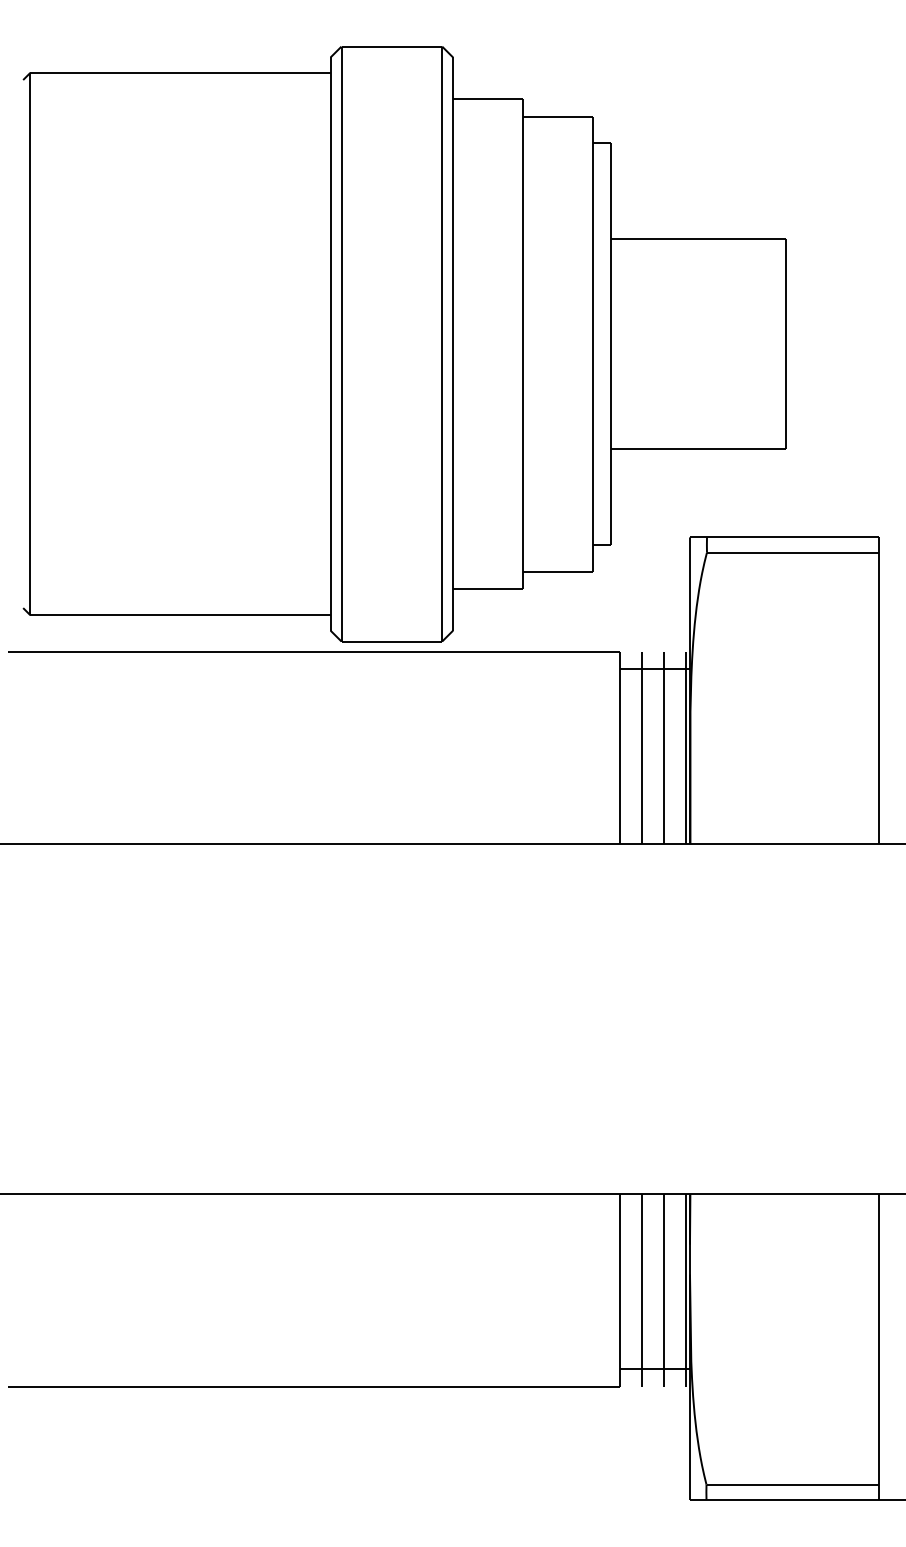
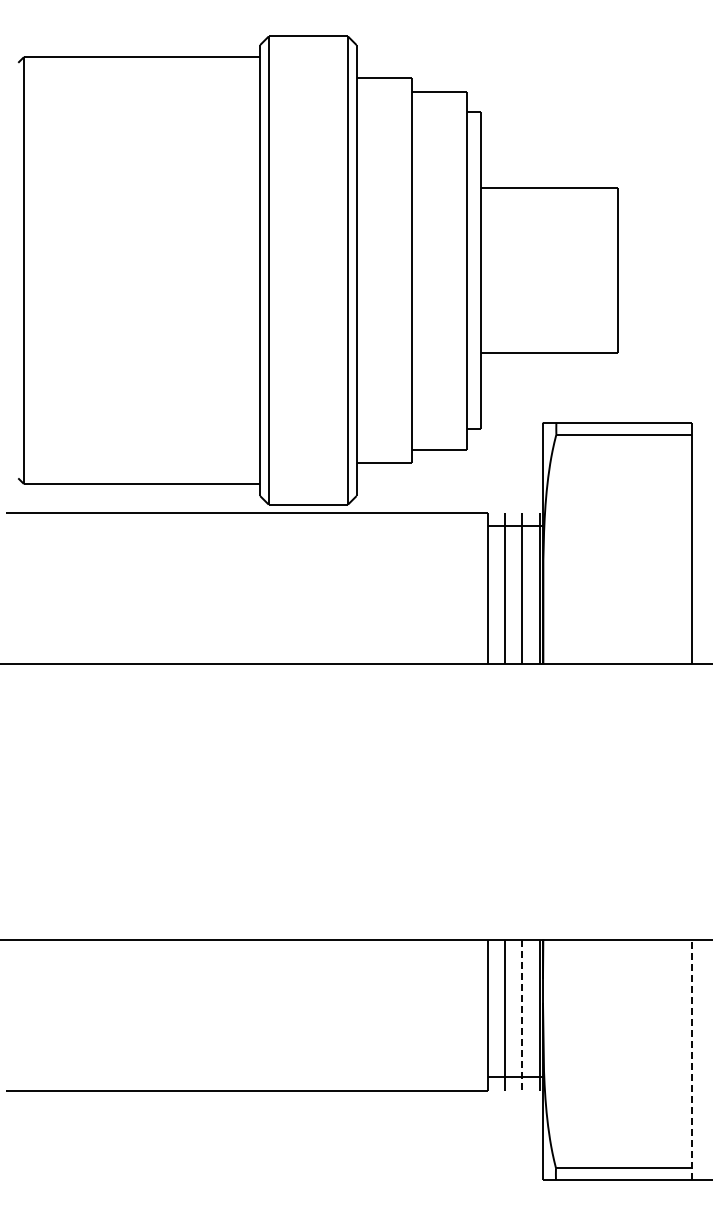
line: (663, 1290) -> (522, 1015), solid -> dashed
line: (878, 1346) -> (691, 1059), solid -> dashed

